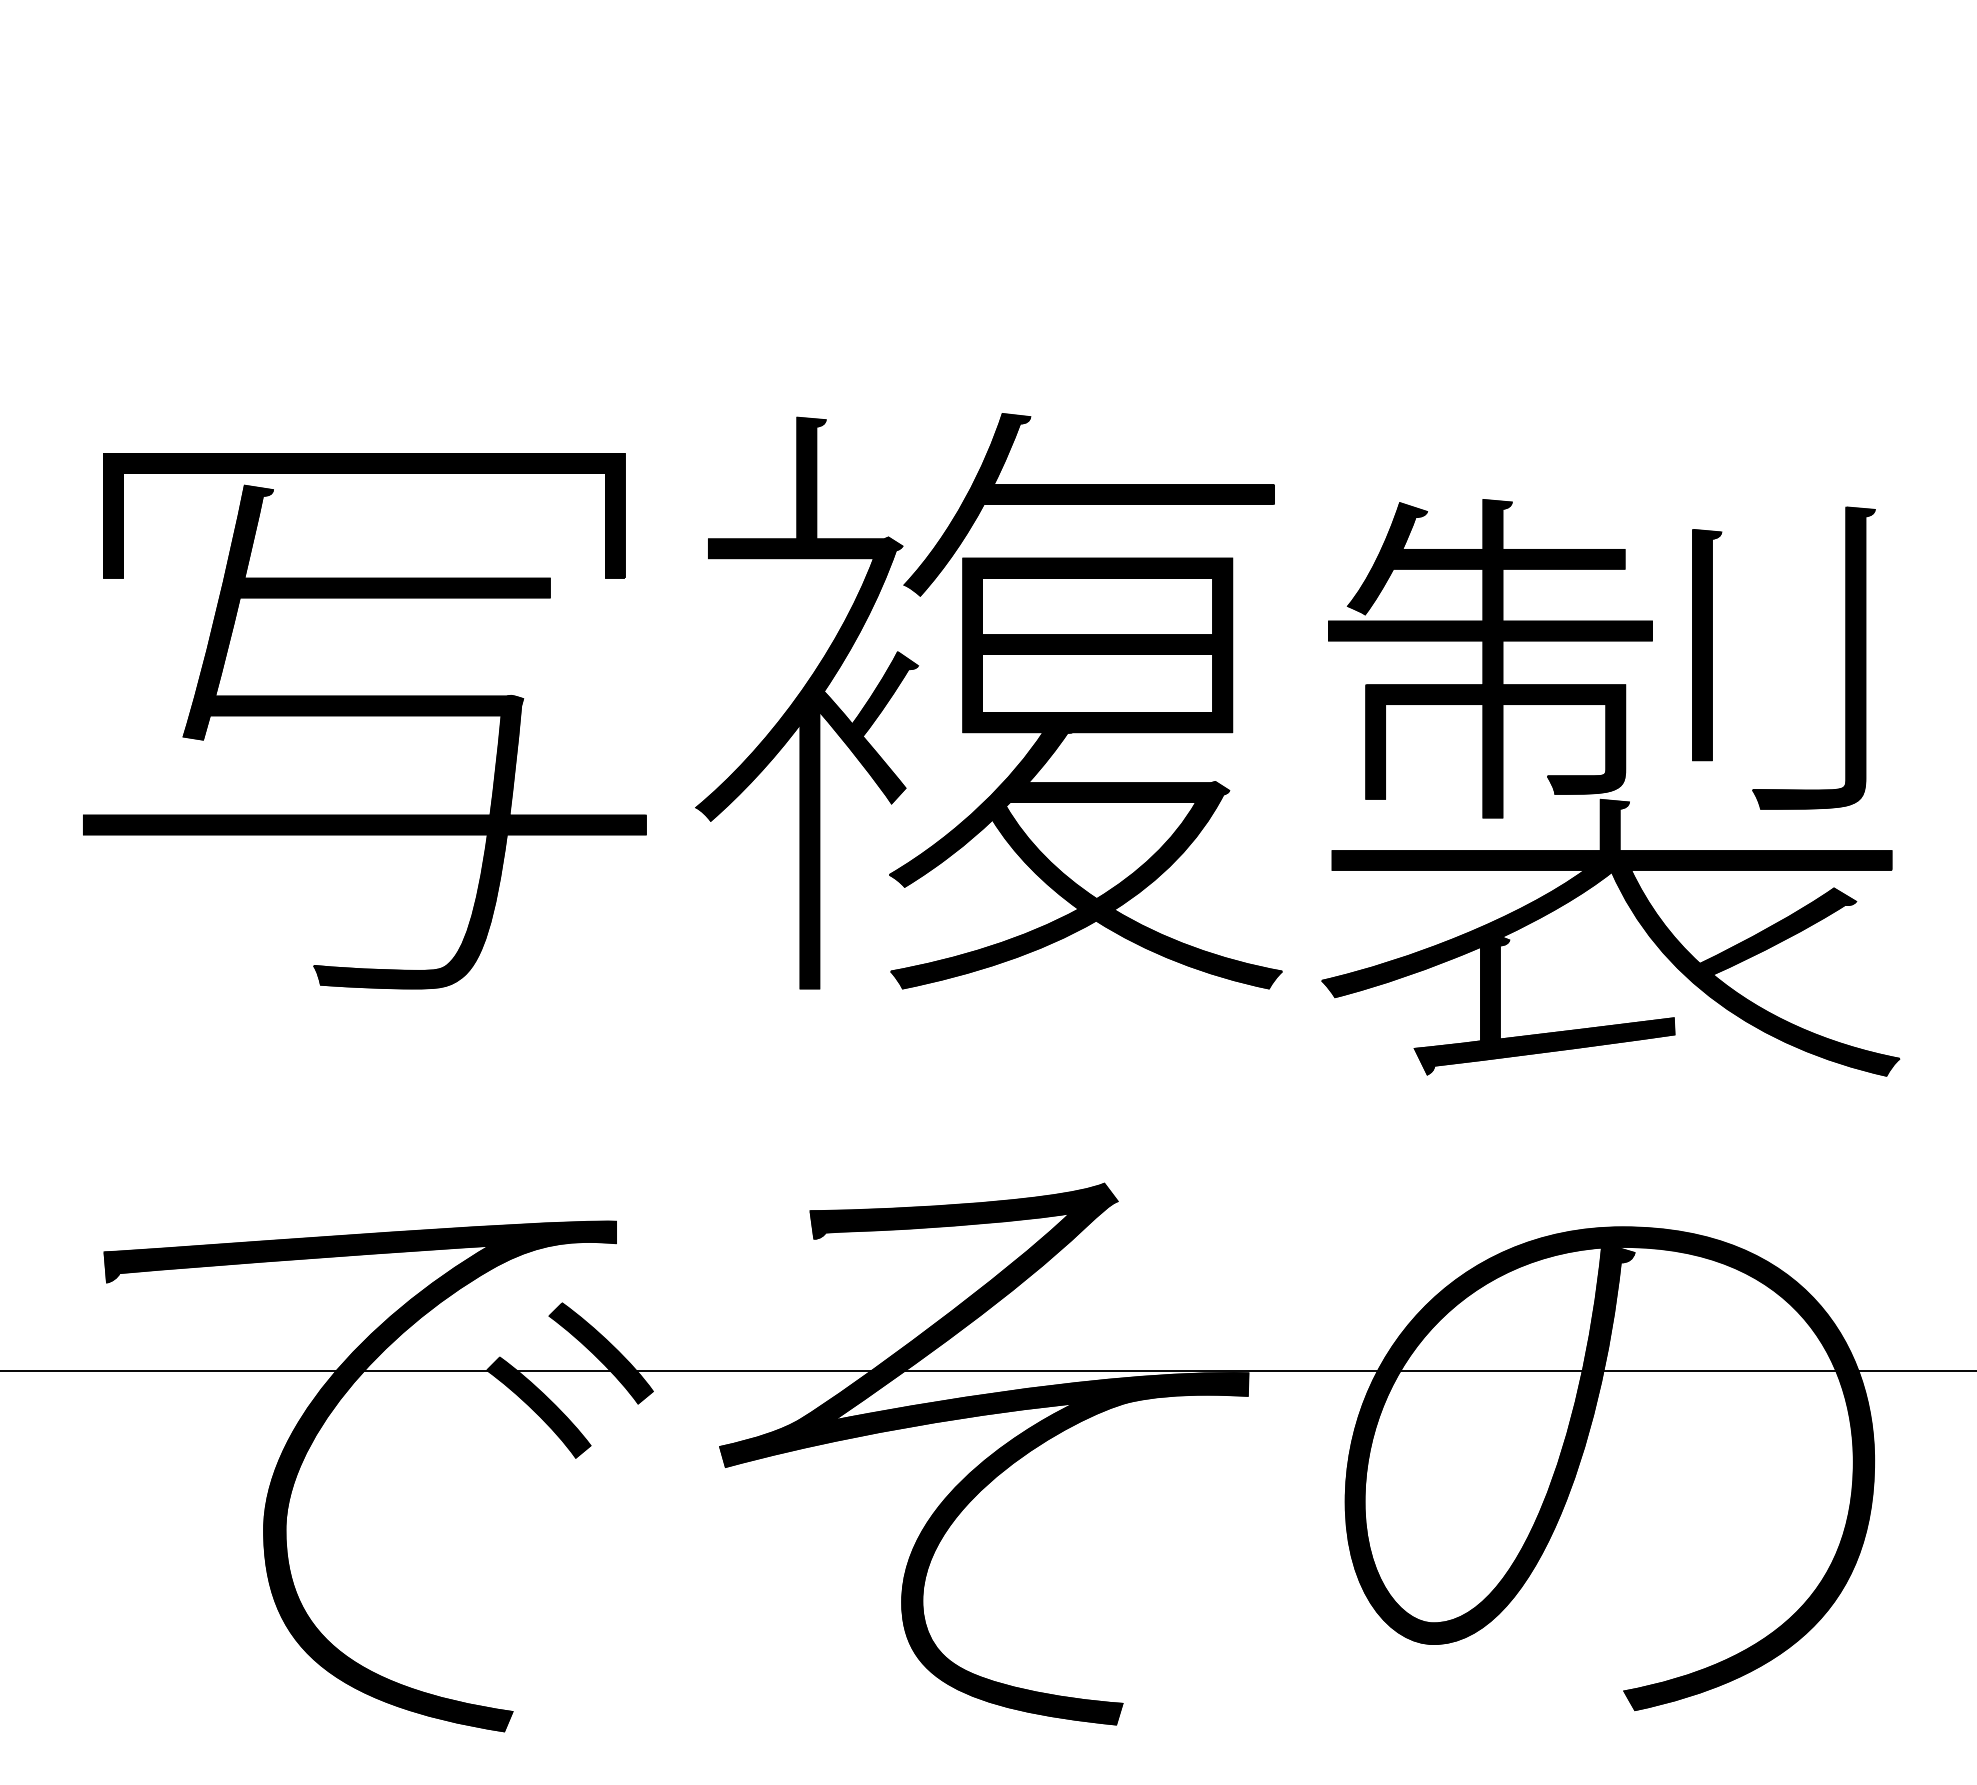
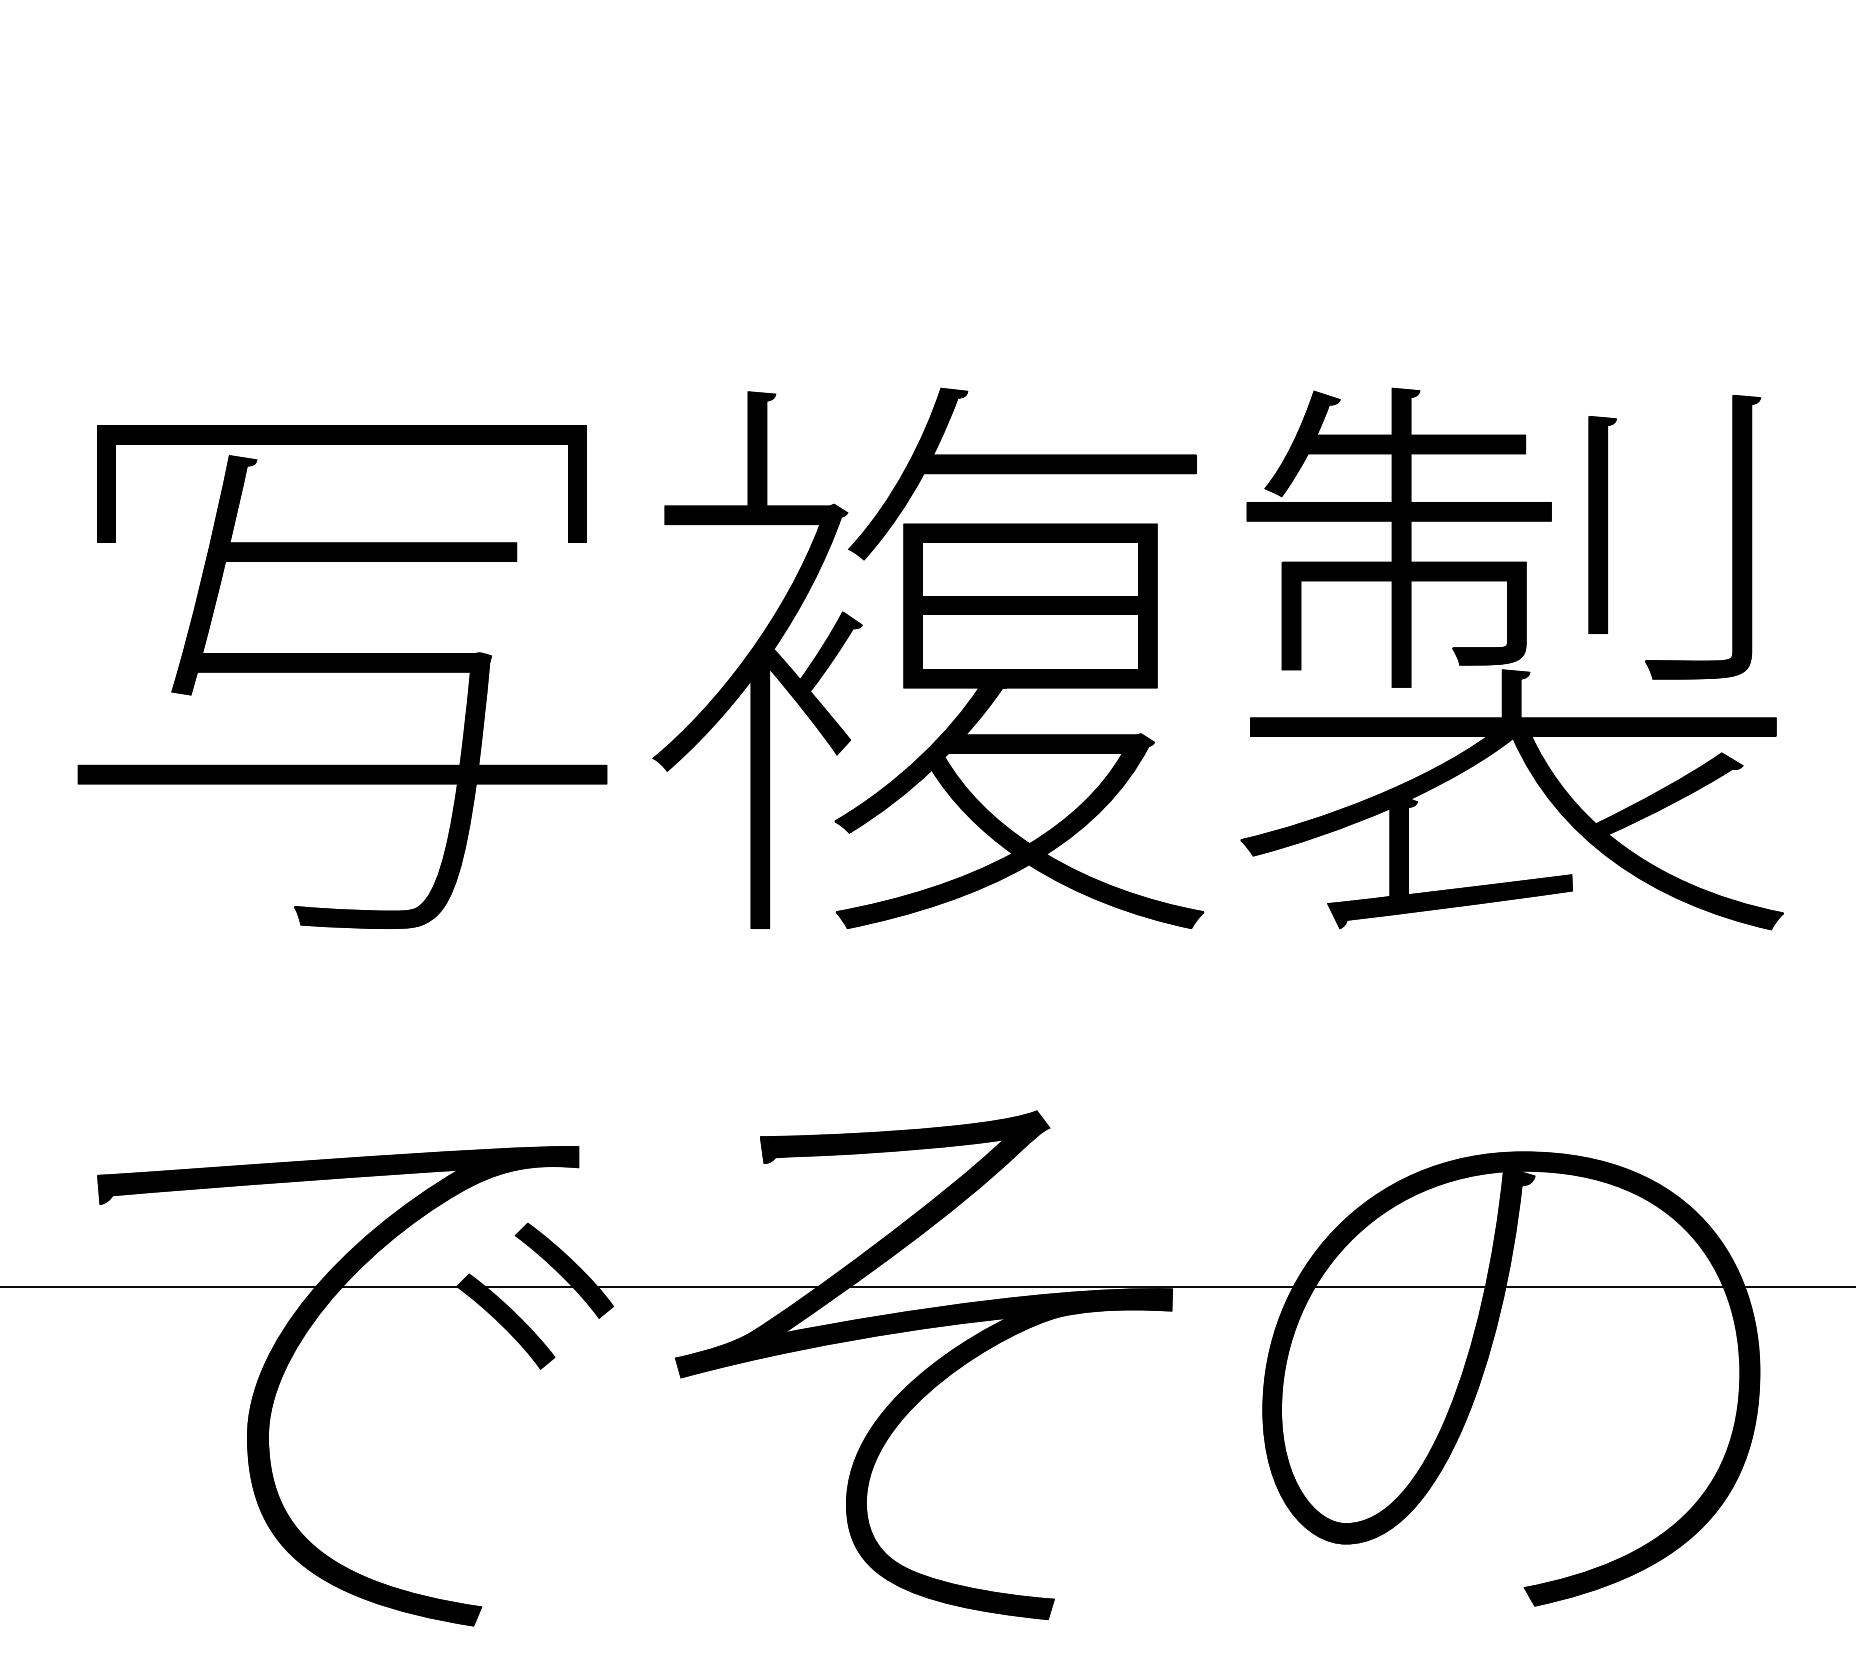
part: (1610, 787) -> (1511, 658), moved

